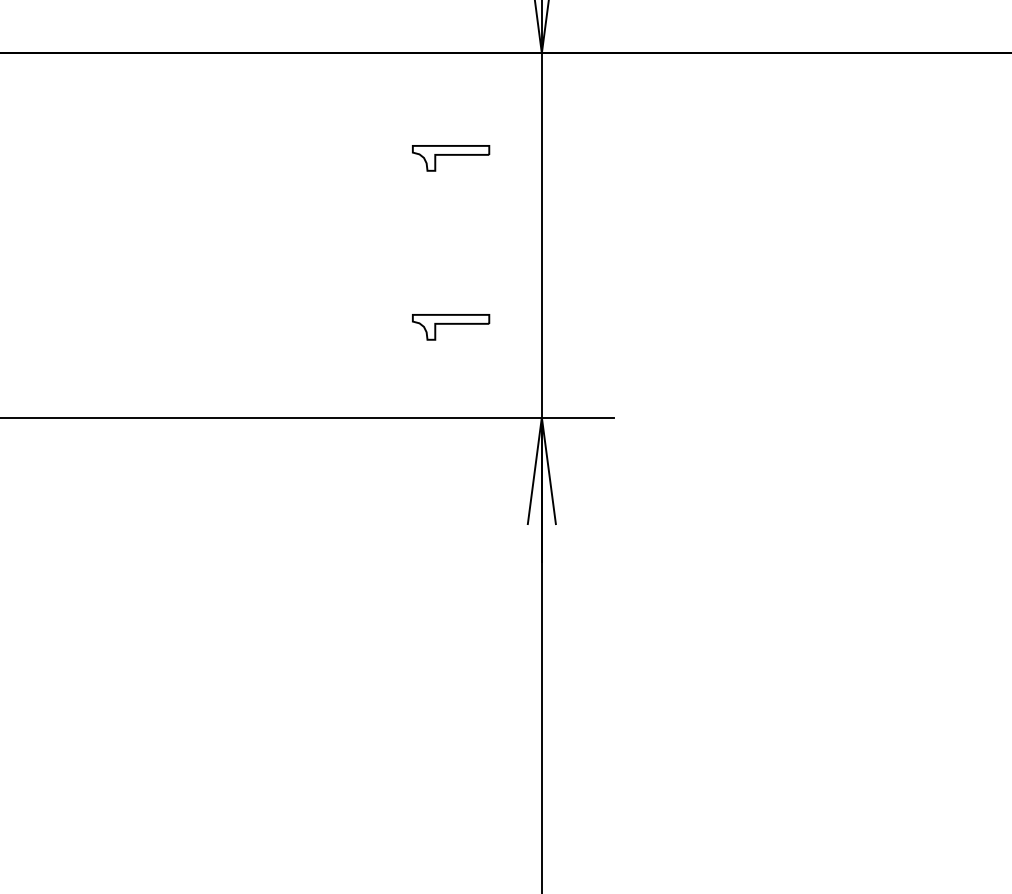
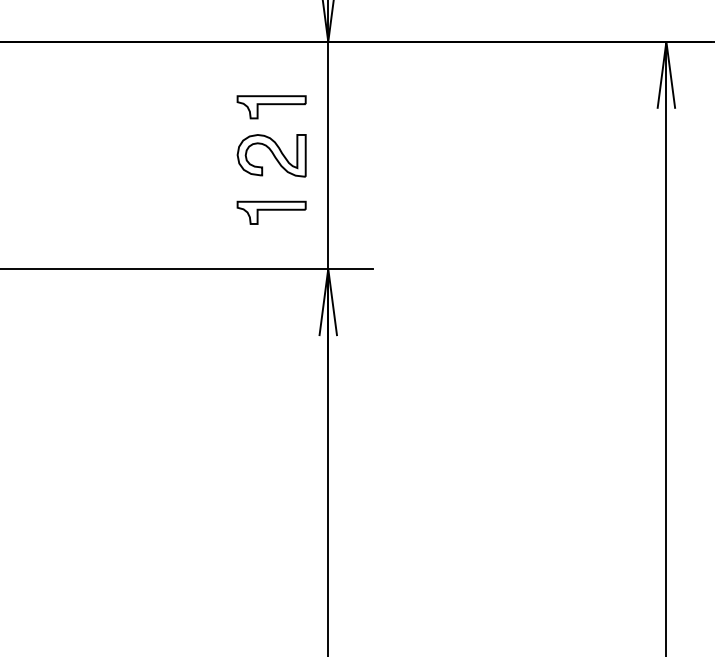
part: (450, 158) -> (271, 107), size x1.43
part: (450, 235) -> (271, 155), added
part: (450, 326) -> (271, 212), size x1.43

